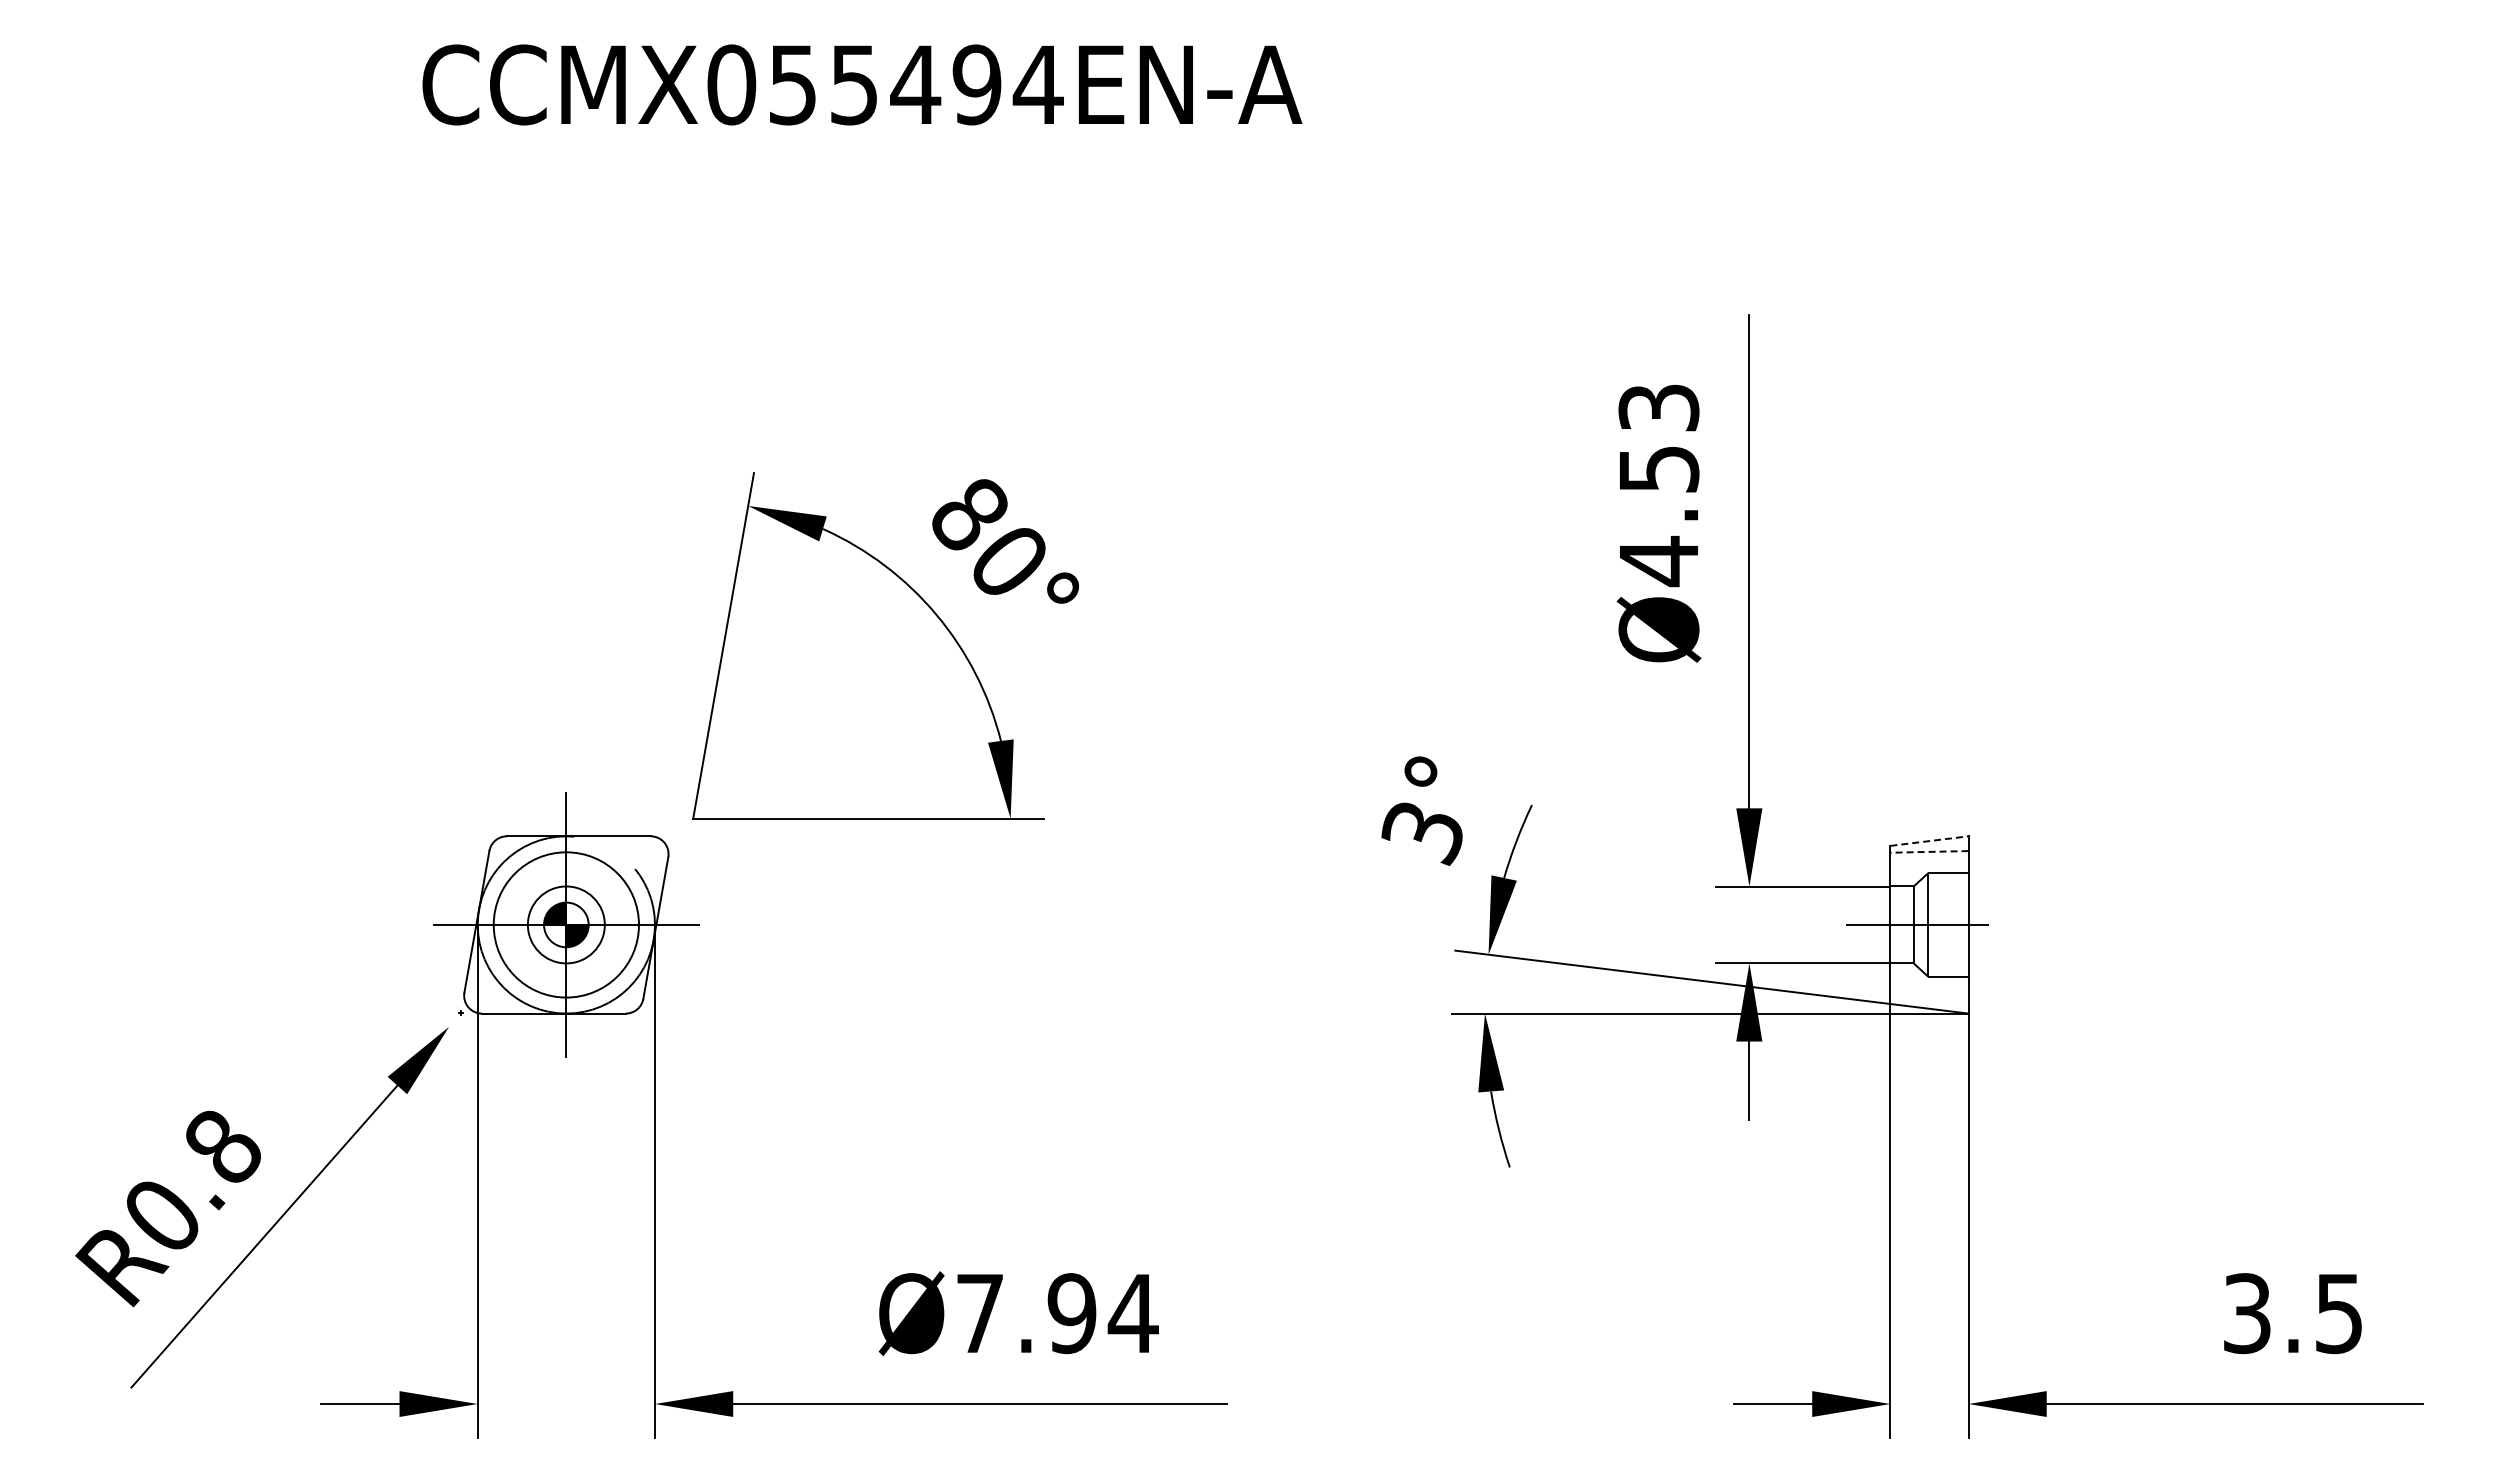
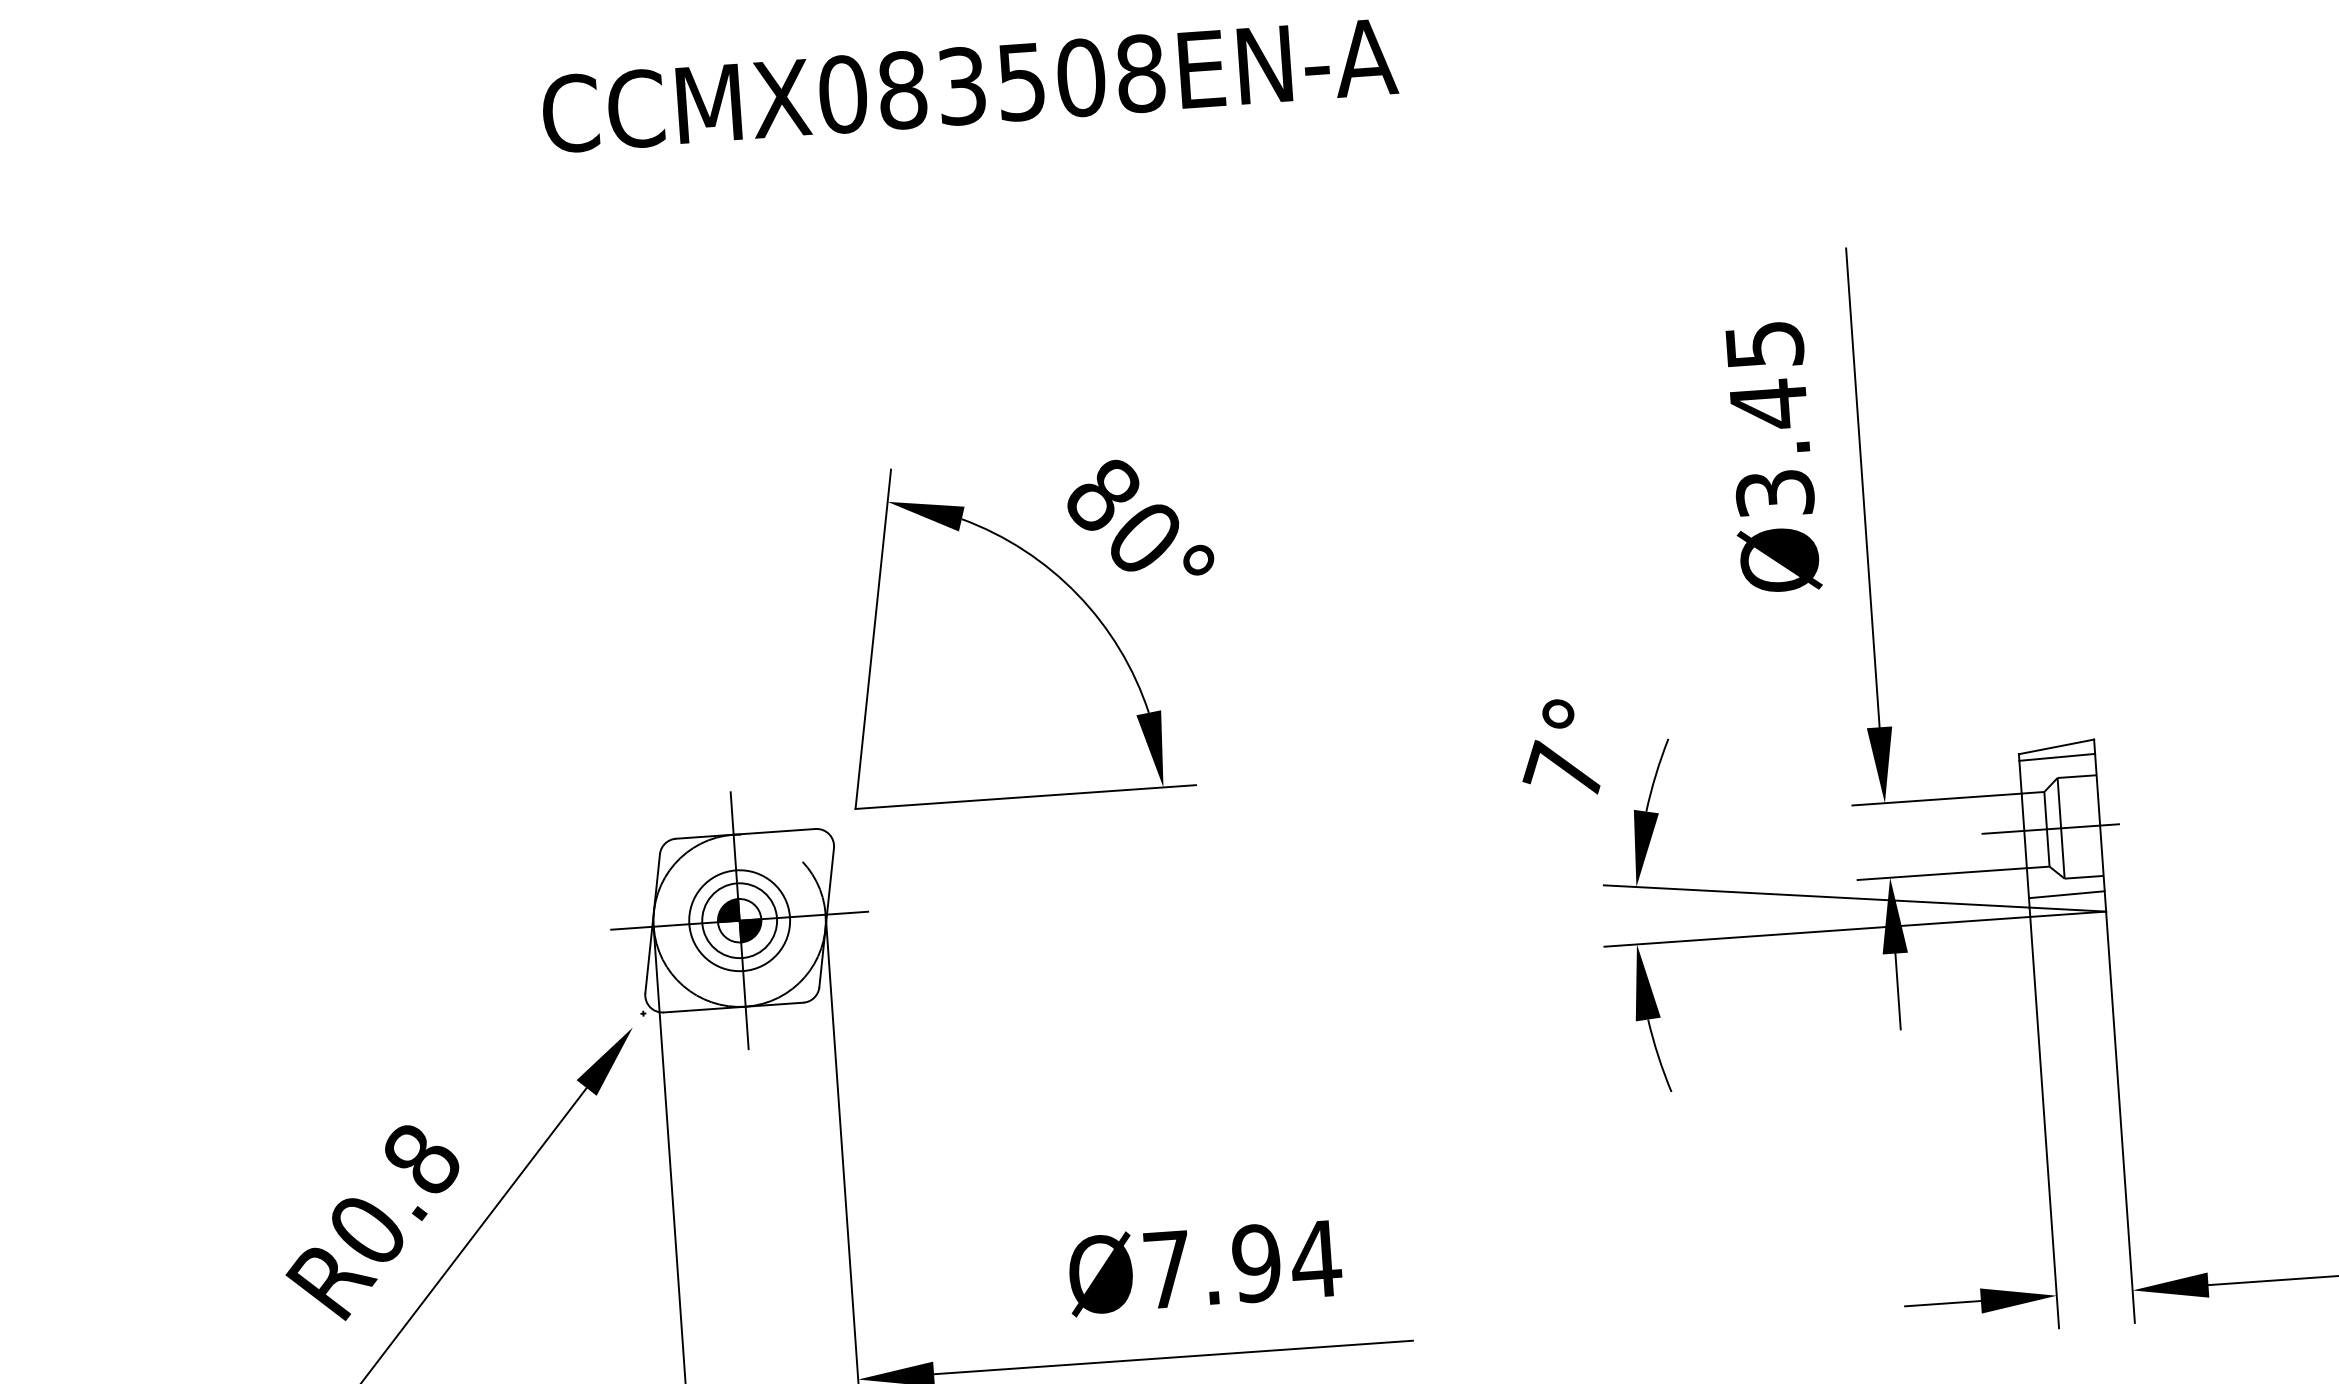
text: (916, 84) -> (1022, 81), CCMX055494EN-A -> CCMX083508EN-A
text: (1658, 485) -> (1769, 420), Ø4.53 -> Ø3.45
text: (1420, 831) -> (1562, 772), 3° -> 7°
line: (1929, 841) -> (2056, 747), dashed -> solid
line: (1928, 851) -> (2056, 757), dashed -> solid
circle: (566, 924) -> (739, 920), size x0.71
line: (1929, 993) -> (2066, 894), added

